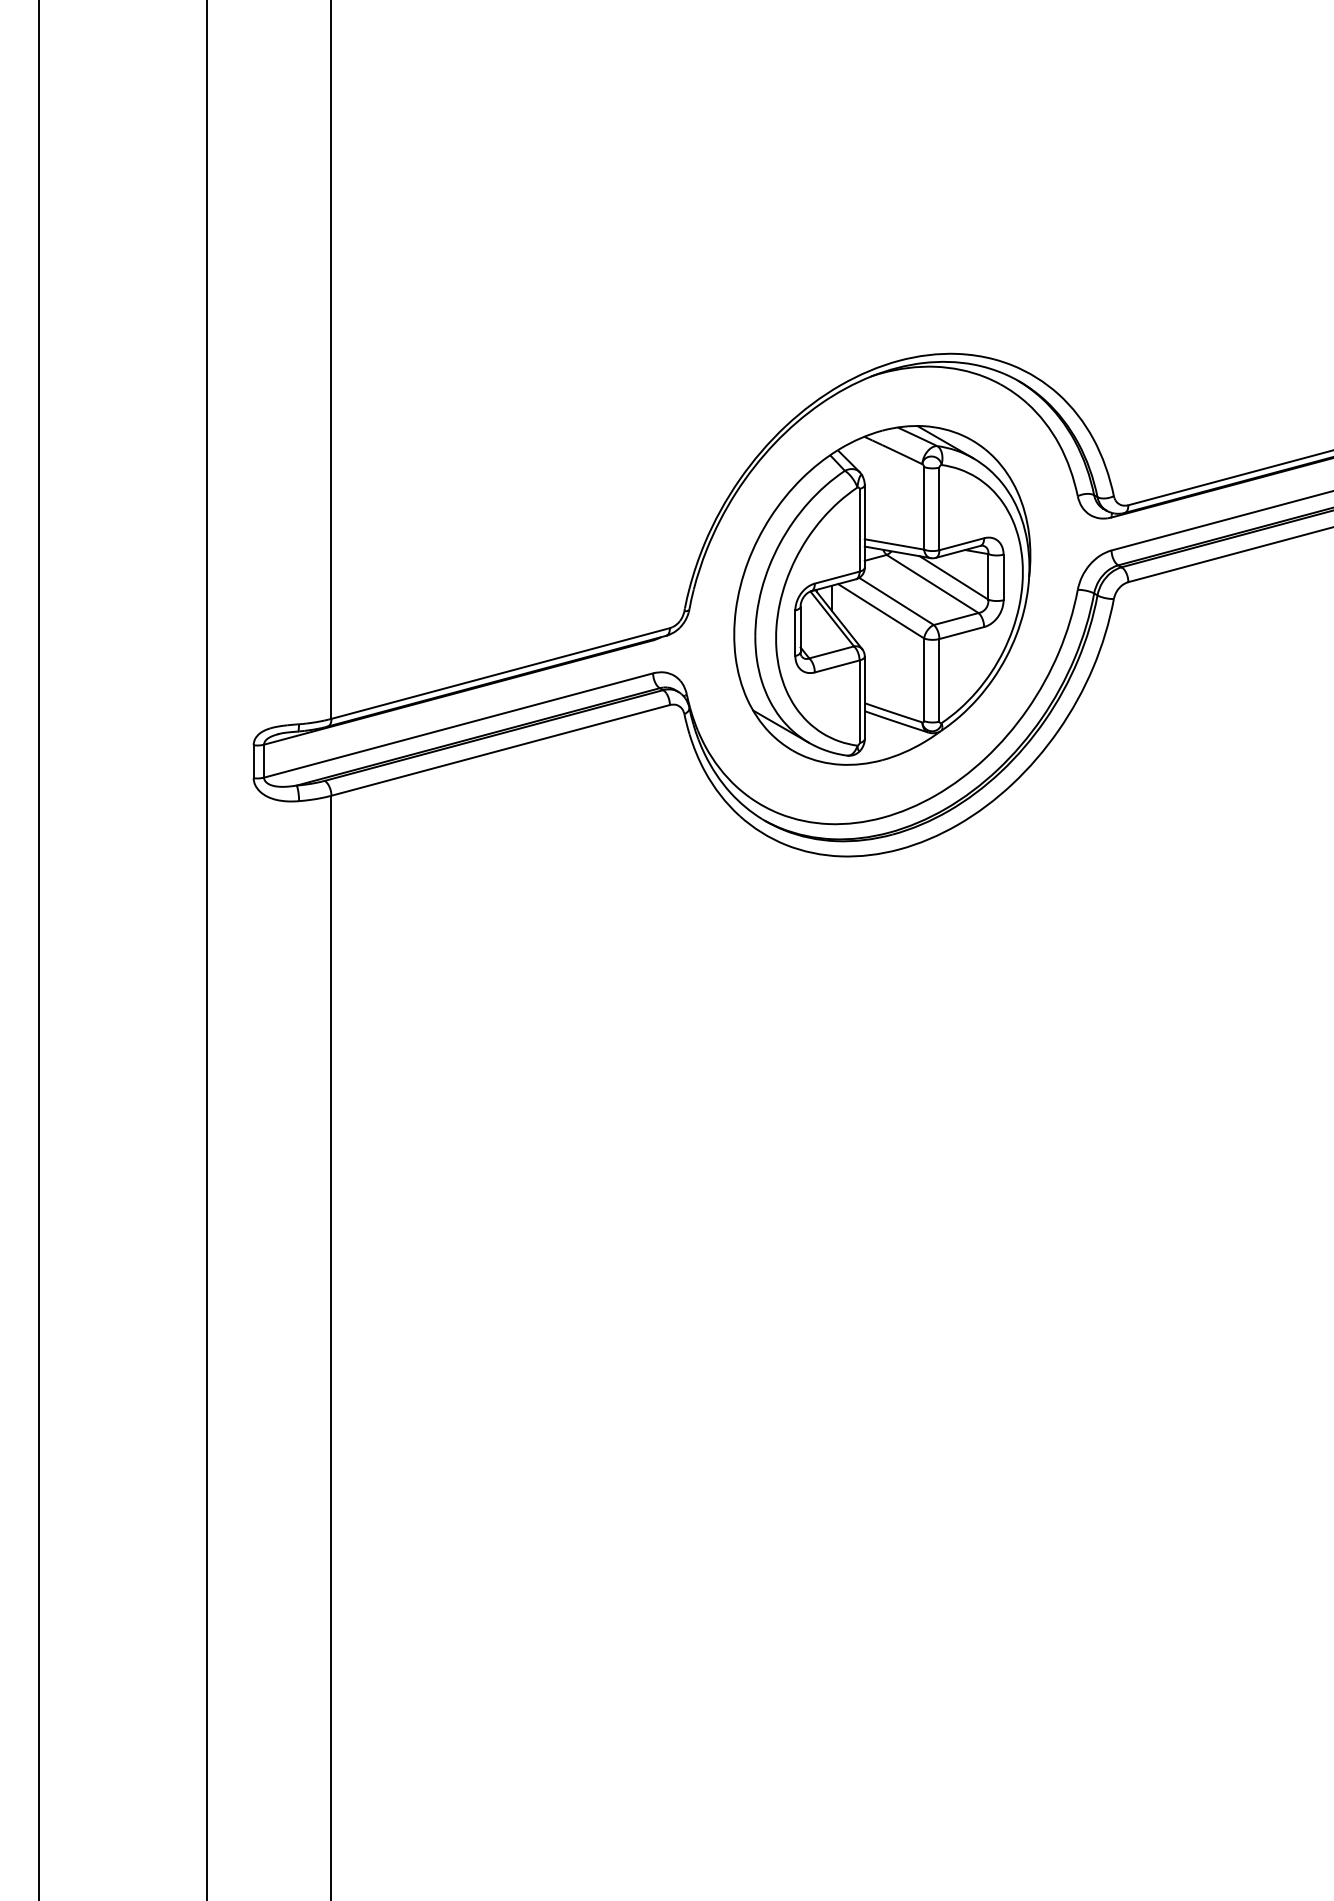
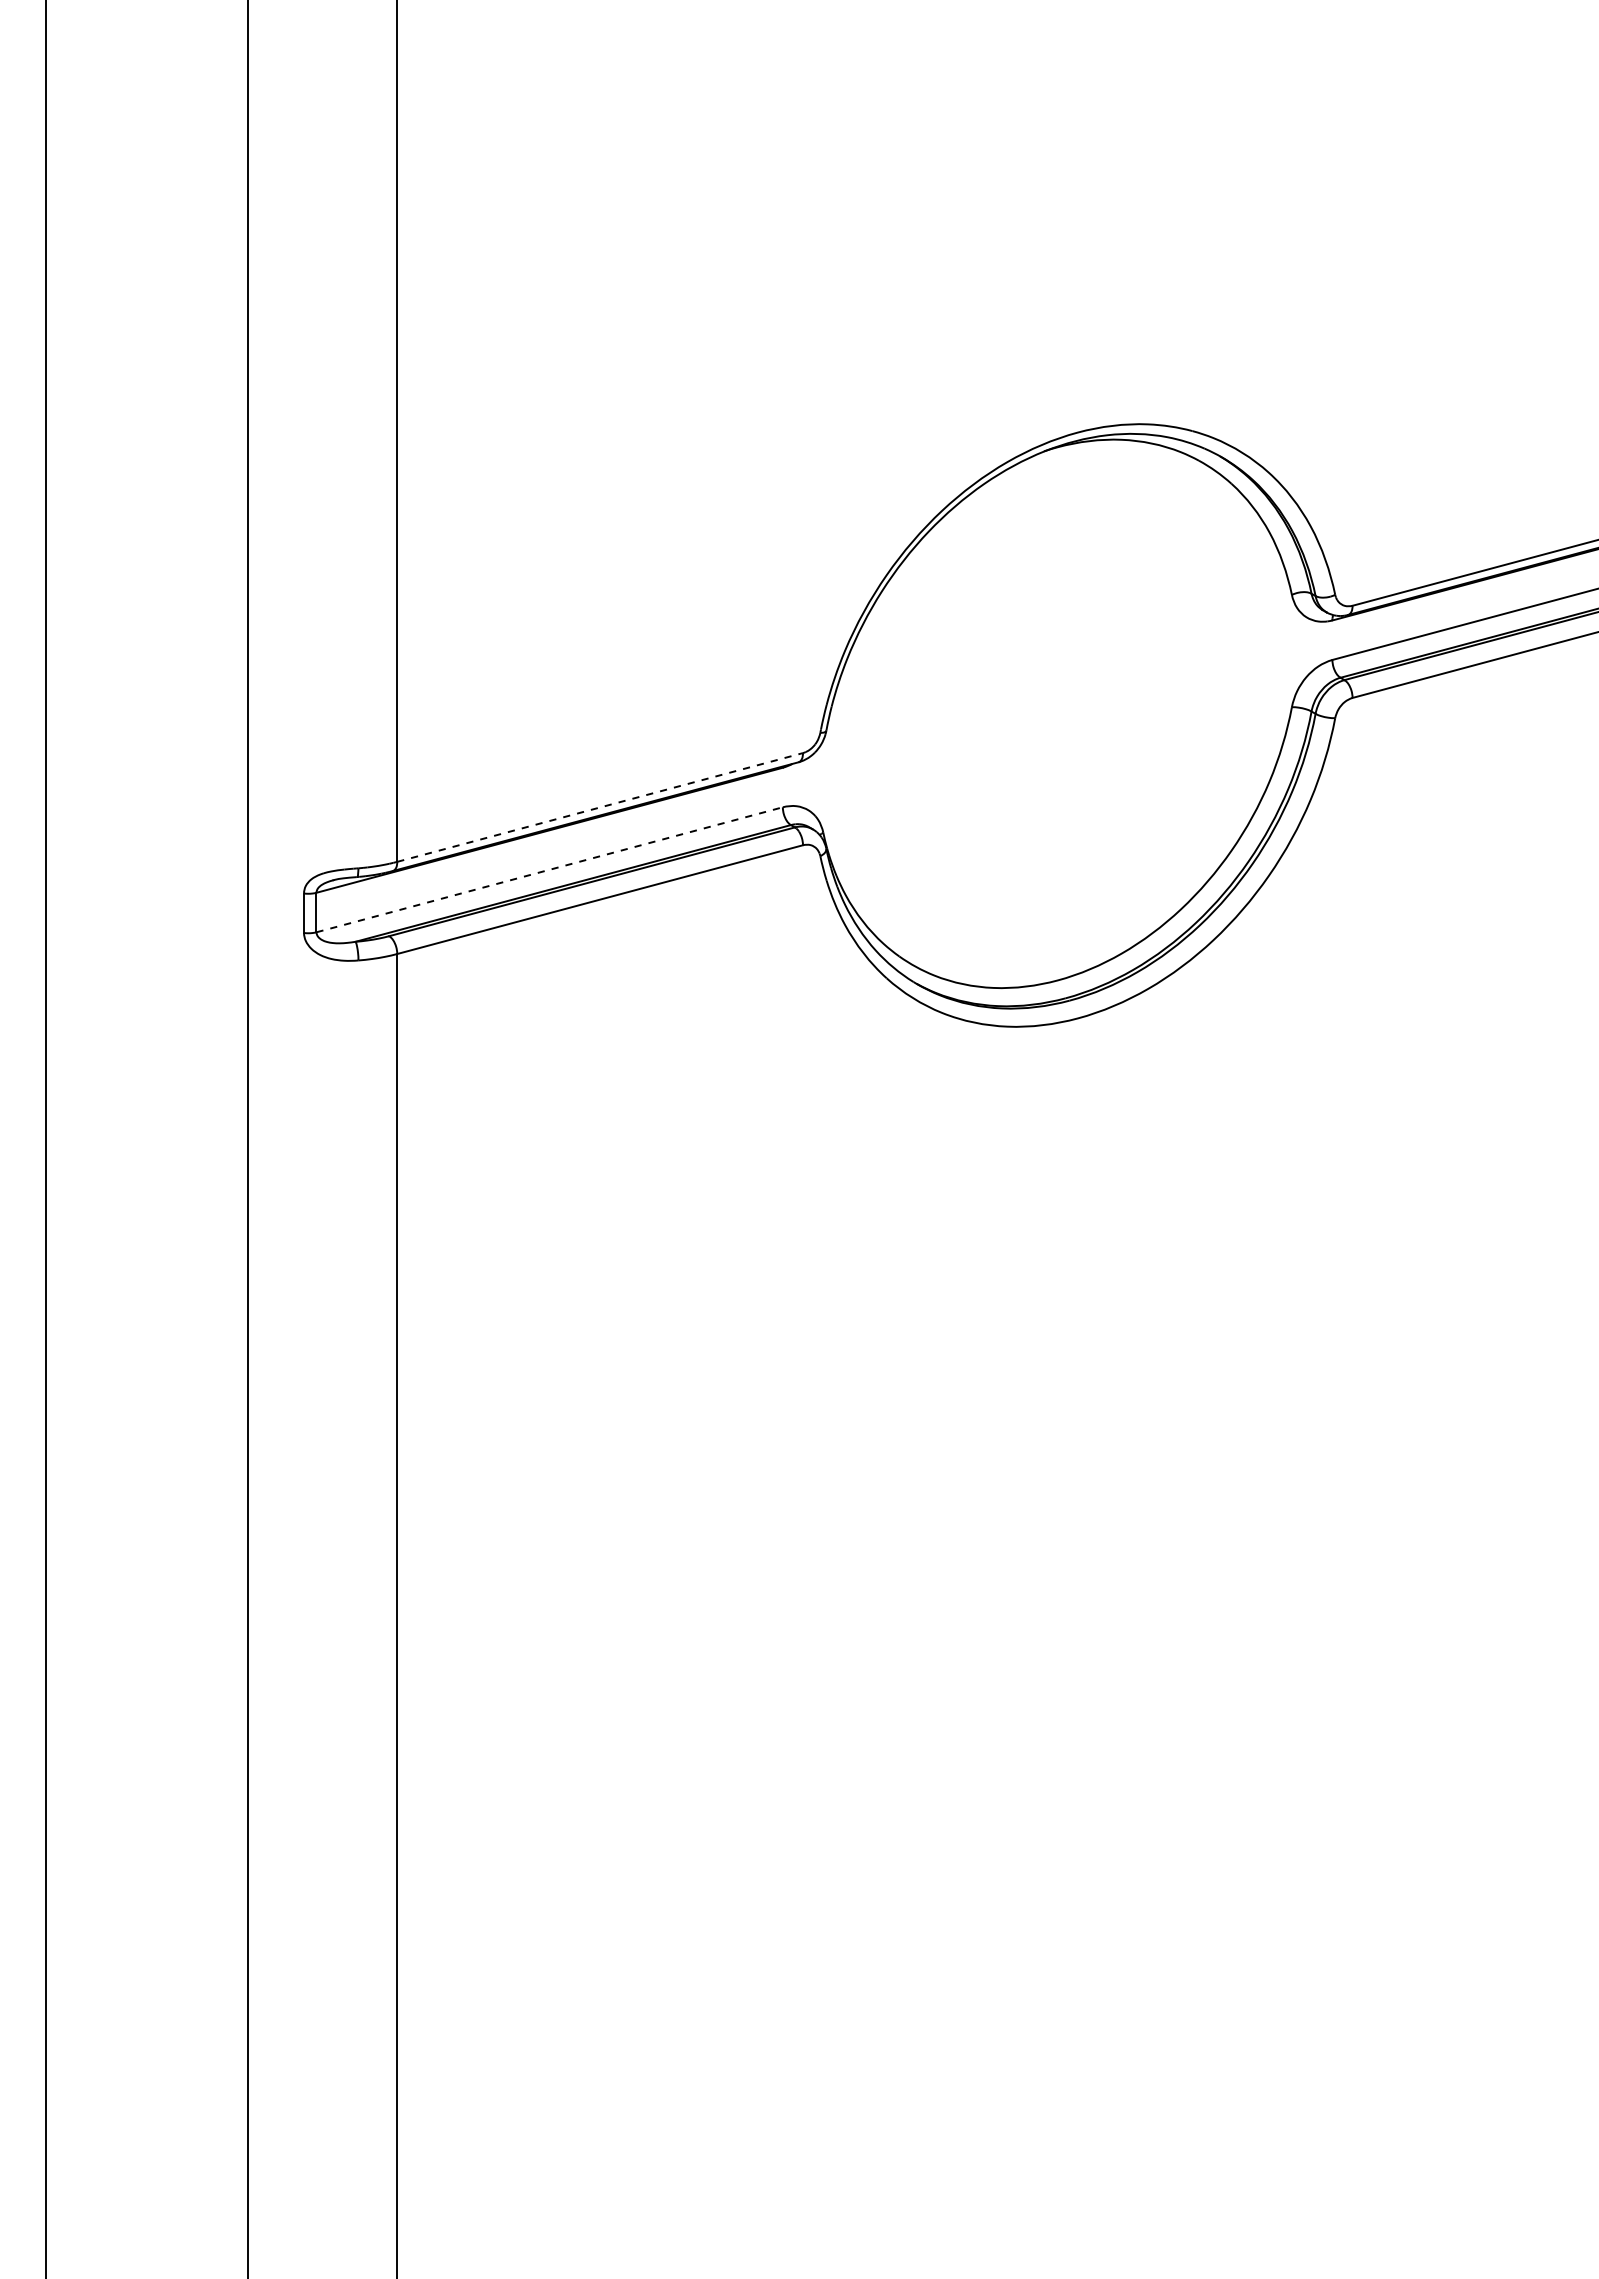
part: (882, 595) -> (1057, 713), removed
line: (500, 673) -> (600, 807), solid -> dashed
line: (459, 725) -> (550, 869), solid -> dashed

